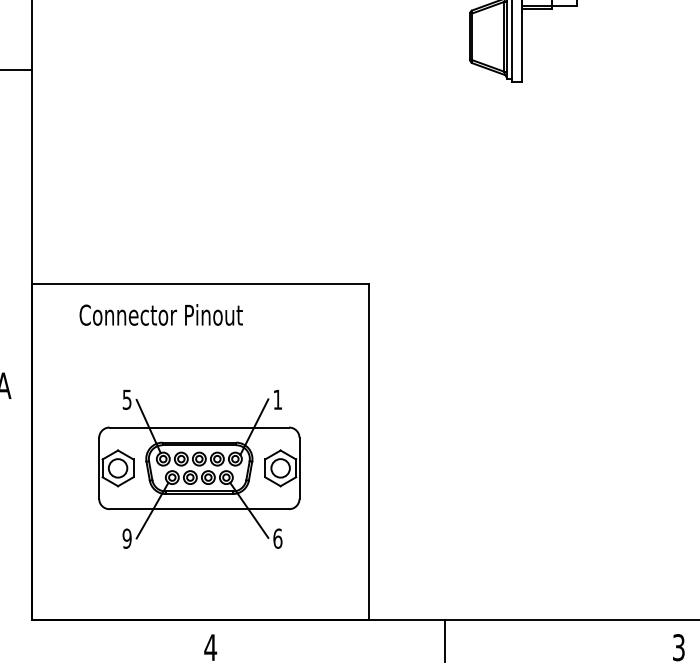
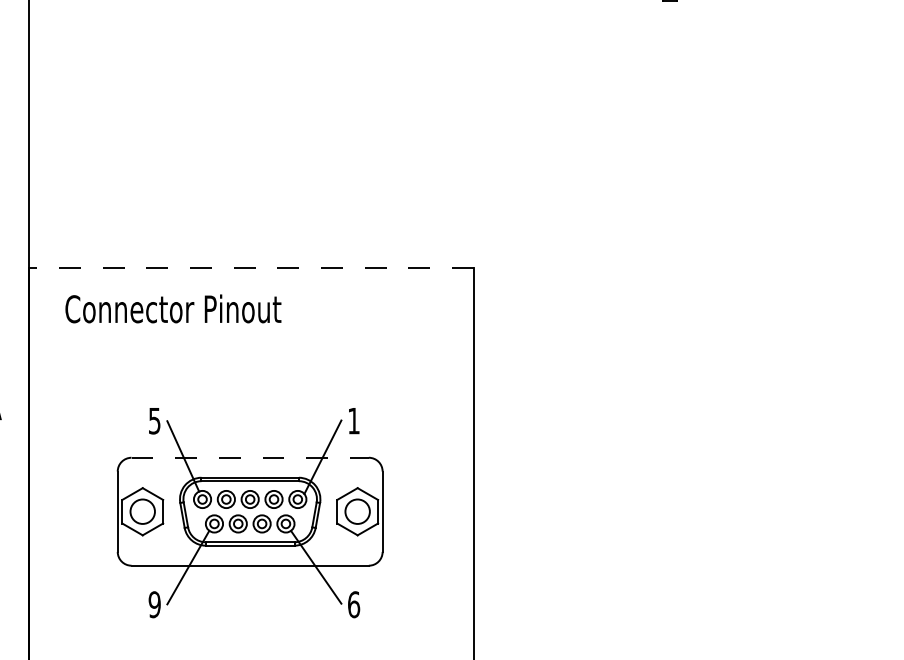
line: (199, 283) -> (250, 267), solid -> dashed
text: (160, 314) -> (172, 308), moved
line: (199, 427) -> (250, 457), solid -> dashed

